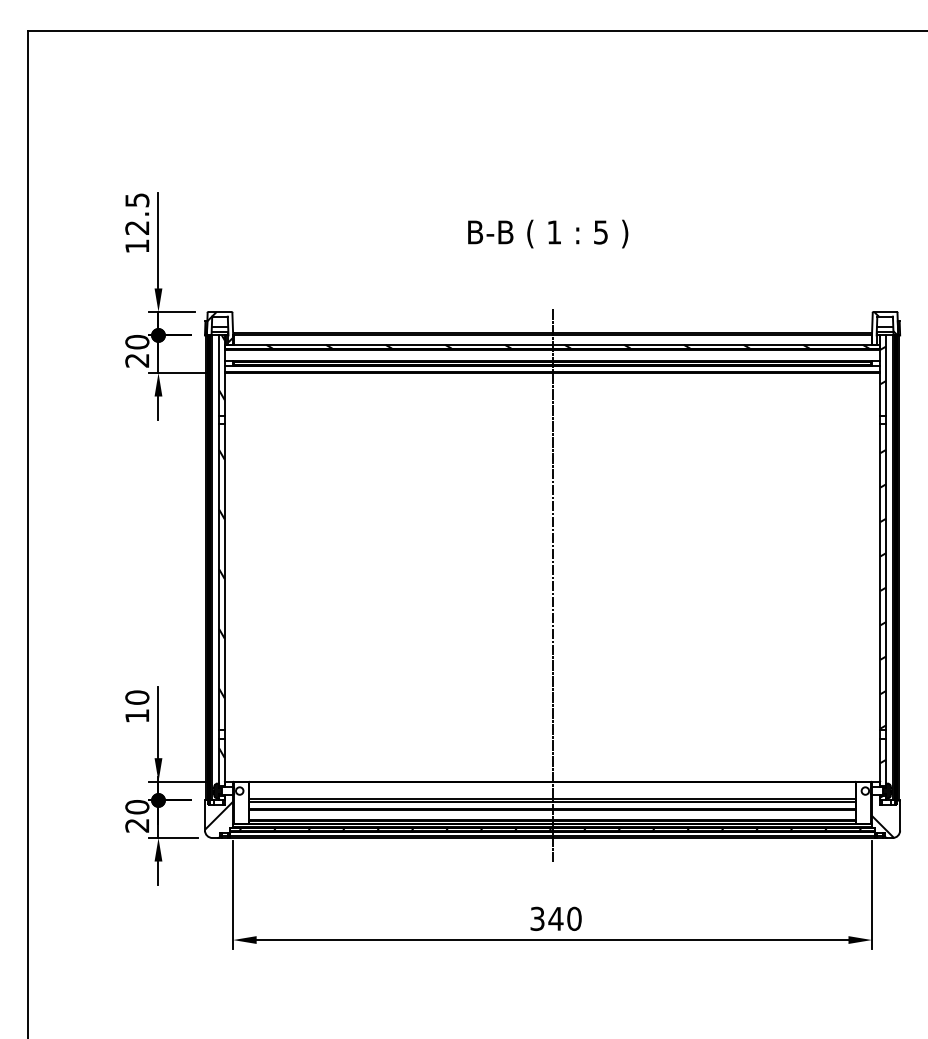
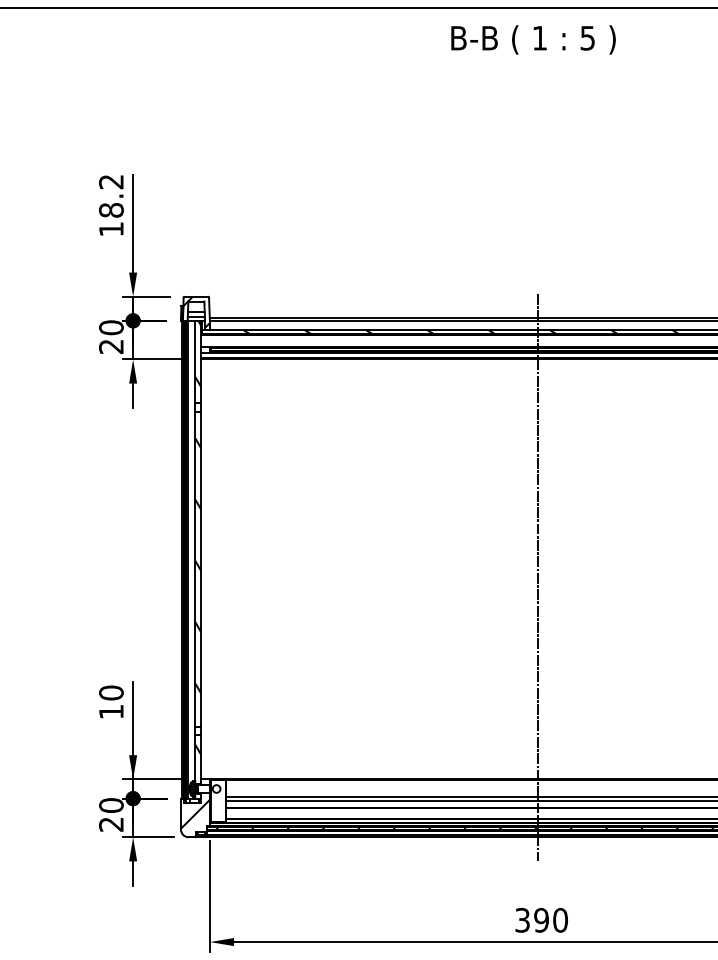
text: (137, 214) -> (111, 196), 12.5 -> 18.2
text: (548, 233) -> (533, 39), moved
text: (555, 918) -> (541, 919), 340 -> 390

